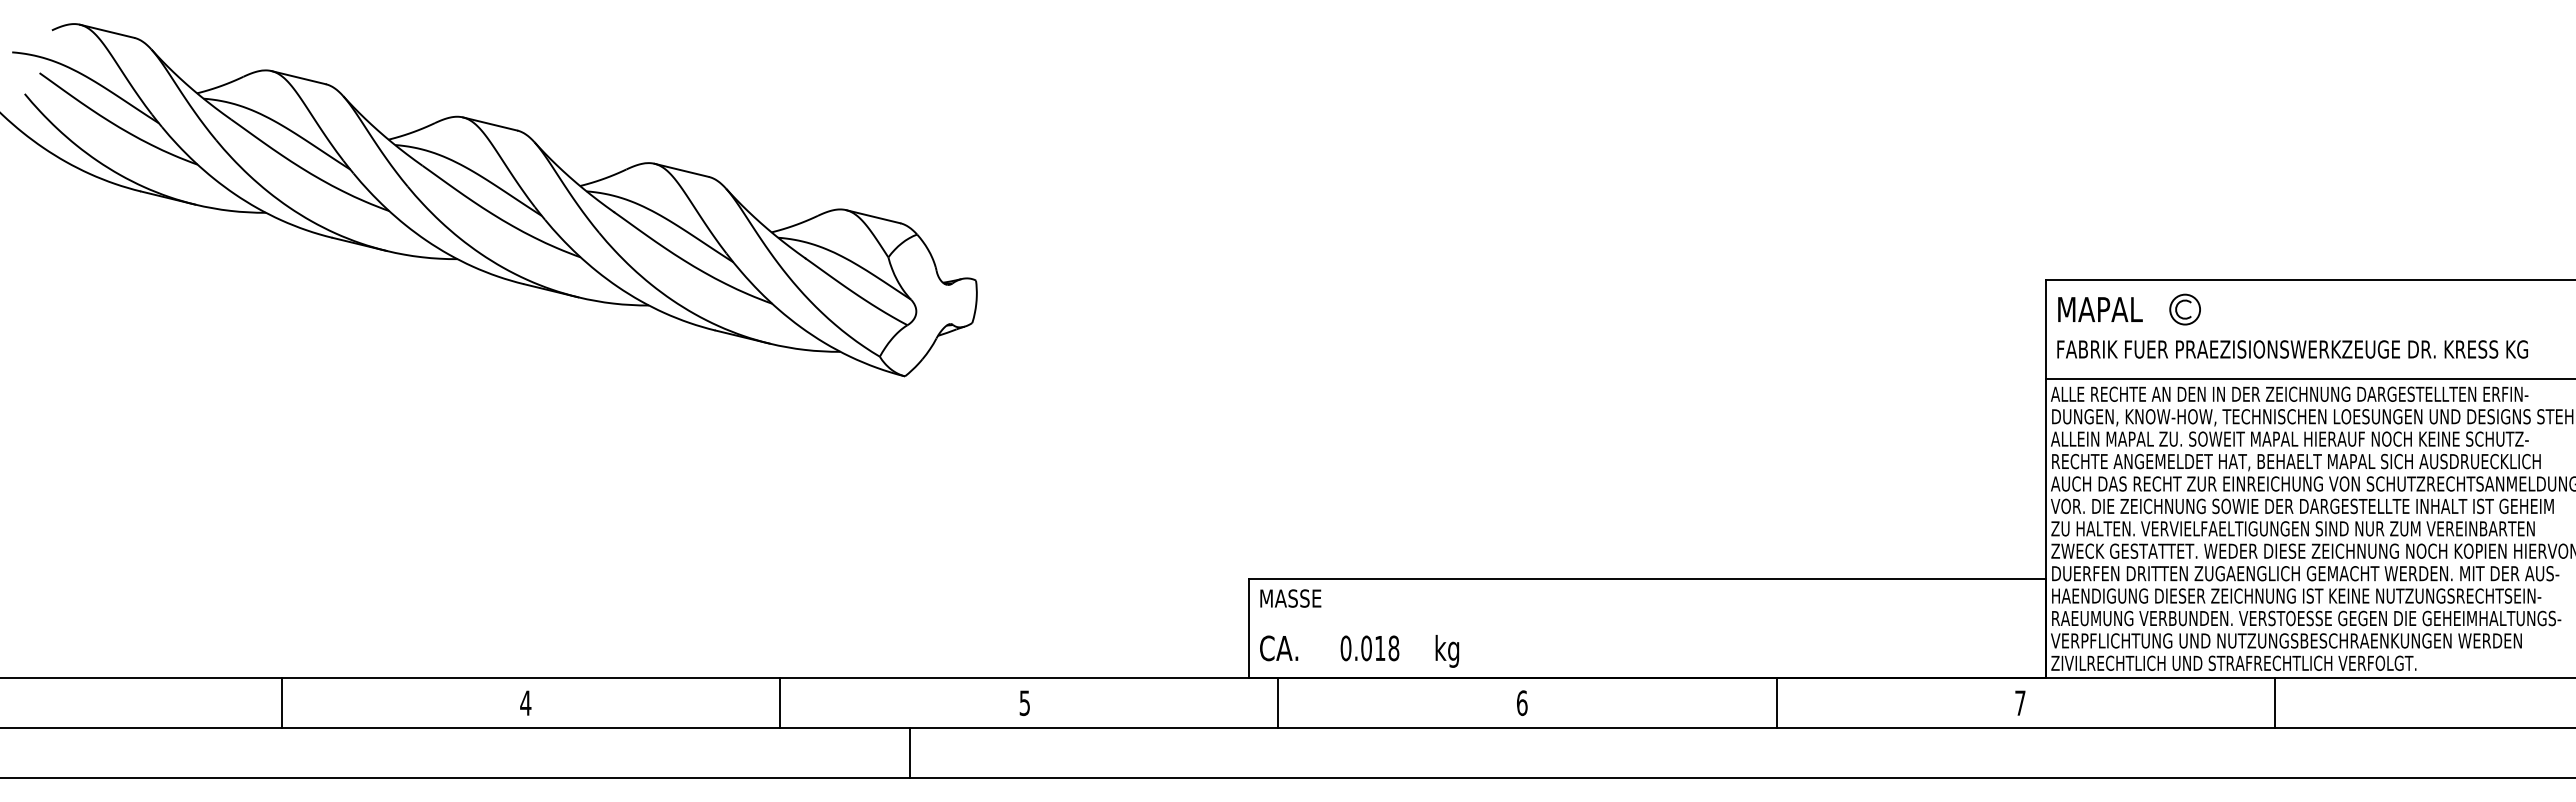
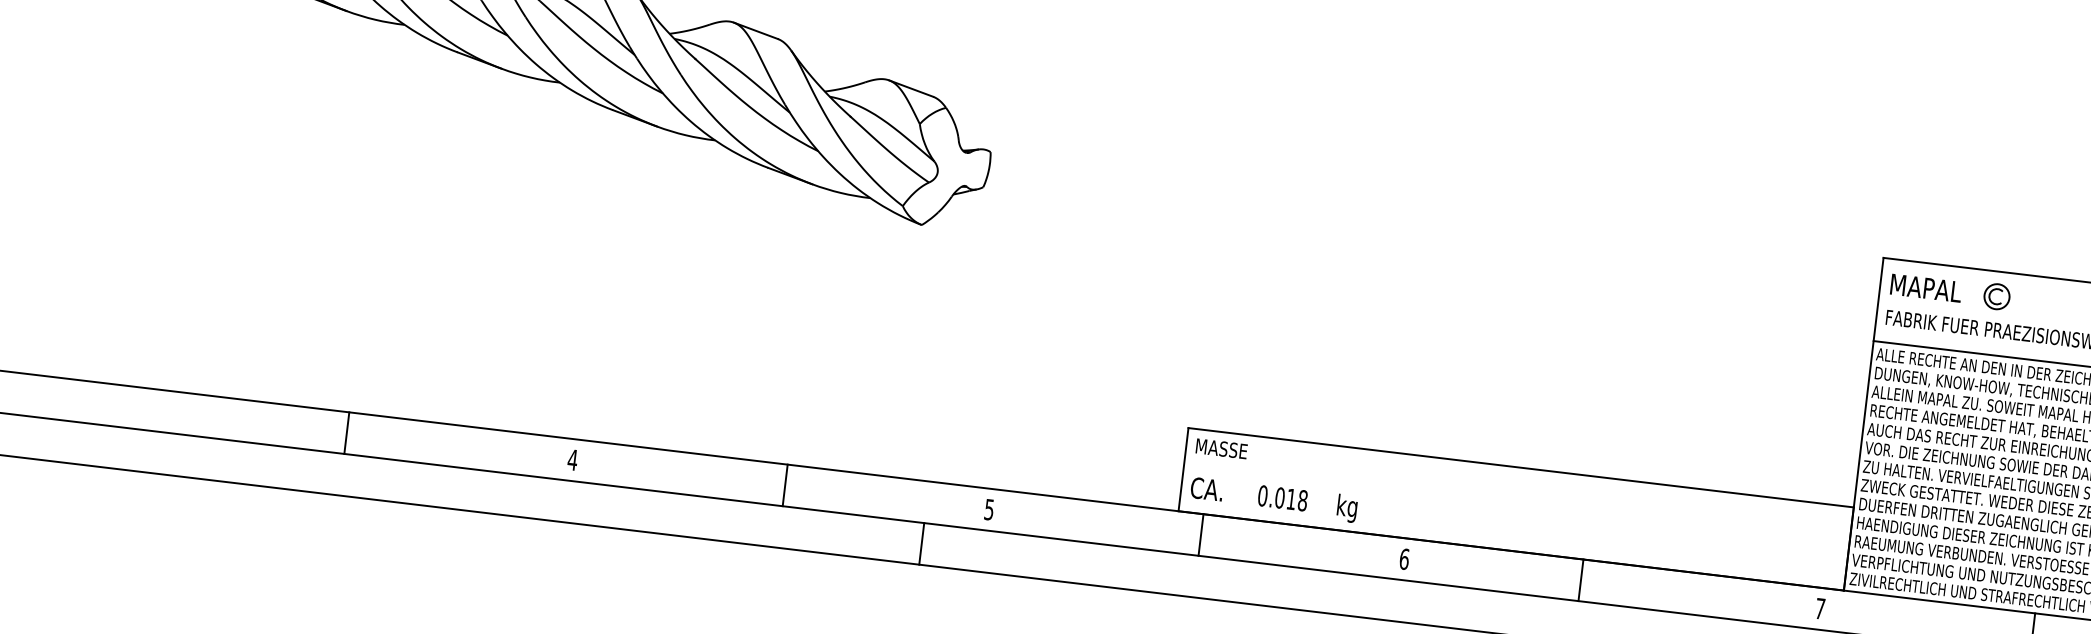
line: (282, 703) -> (347, 433), moved
line: (1776, 703) -> (1580, 580), moved
line: (909, 752) -> (921, 543), moved

